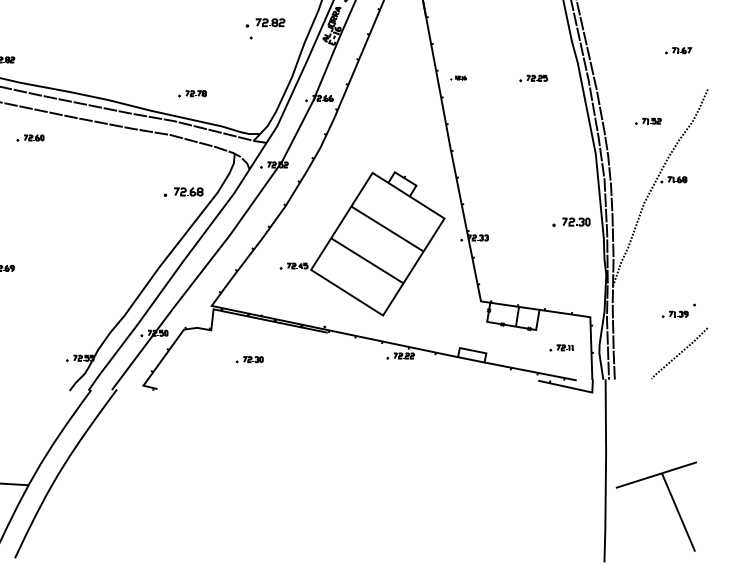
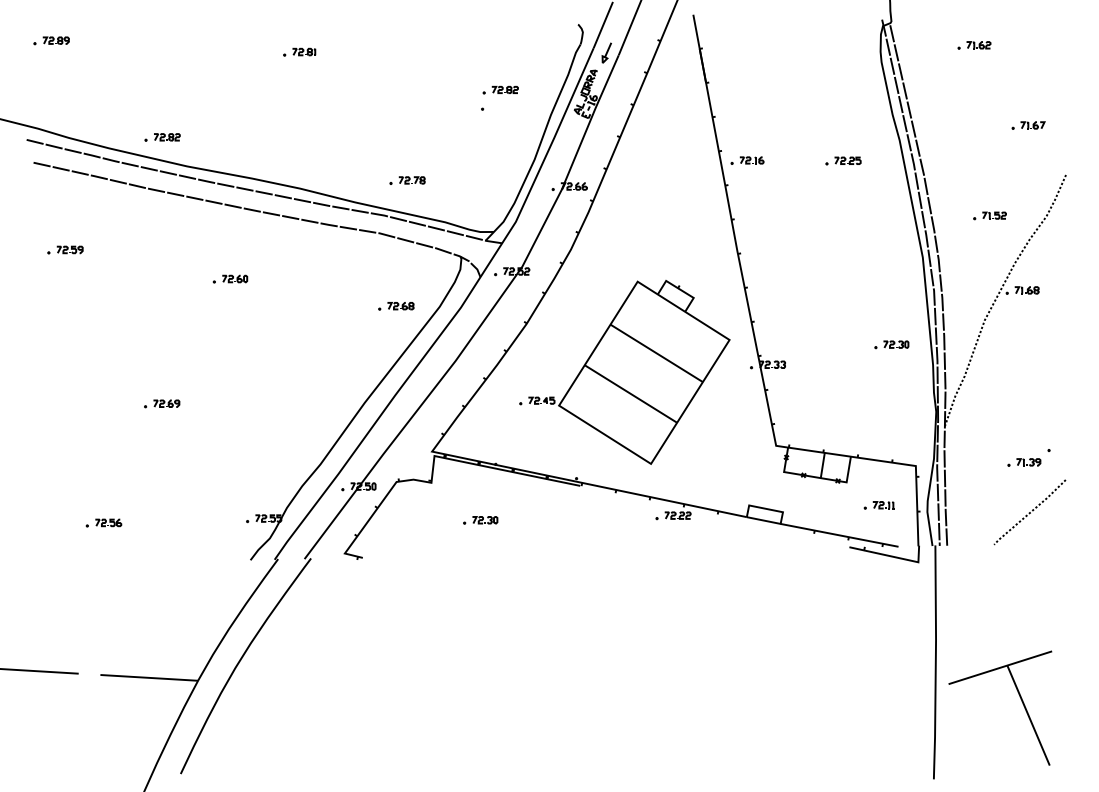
part: (265, 23) -> (500, 90), size x0.71
part: (458, 78) -> (747, 160), size x1.67
part: (30, 137) -> (230, 278), moved
part: (183, 192) -> (396, 306), size x0.71
part: (571, 222) -> (891, 344), size x0.71

